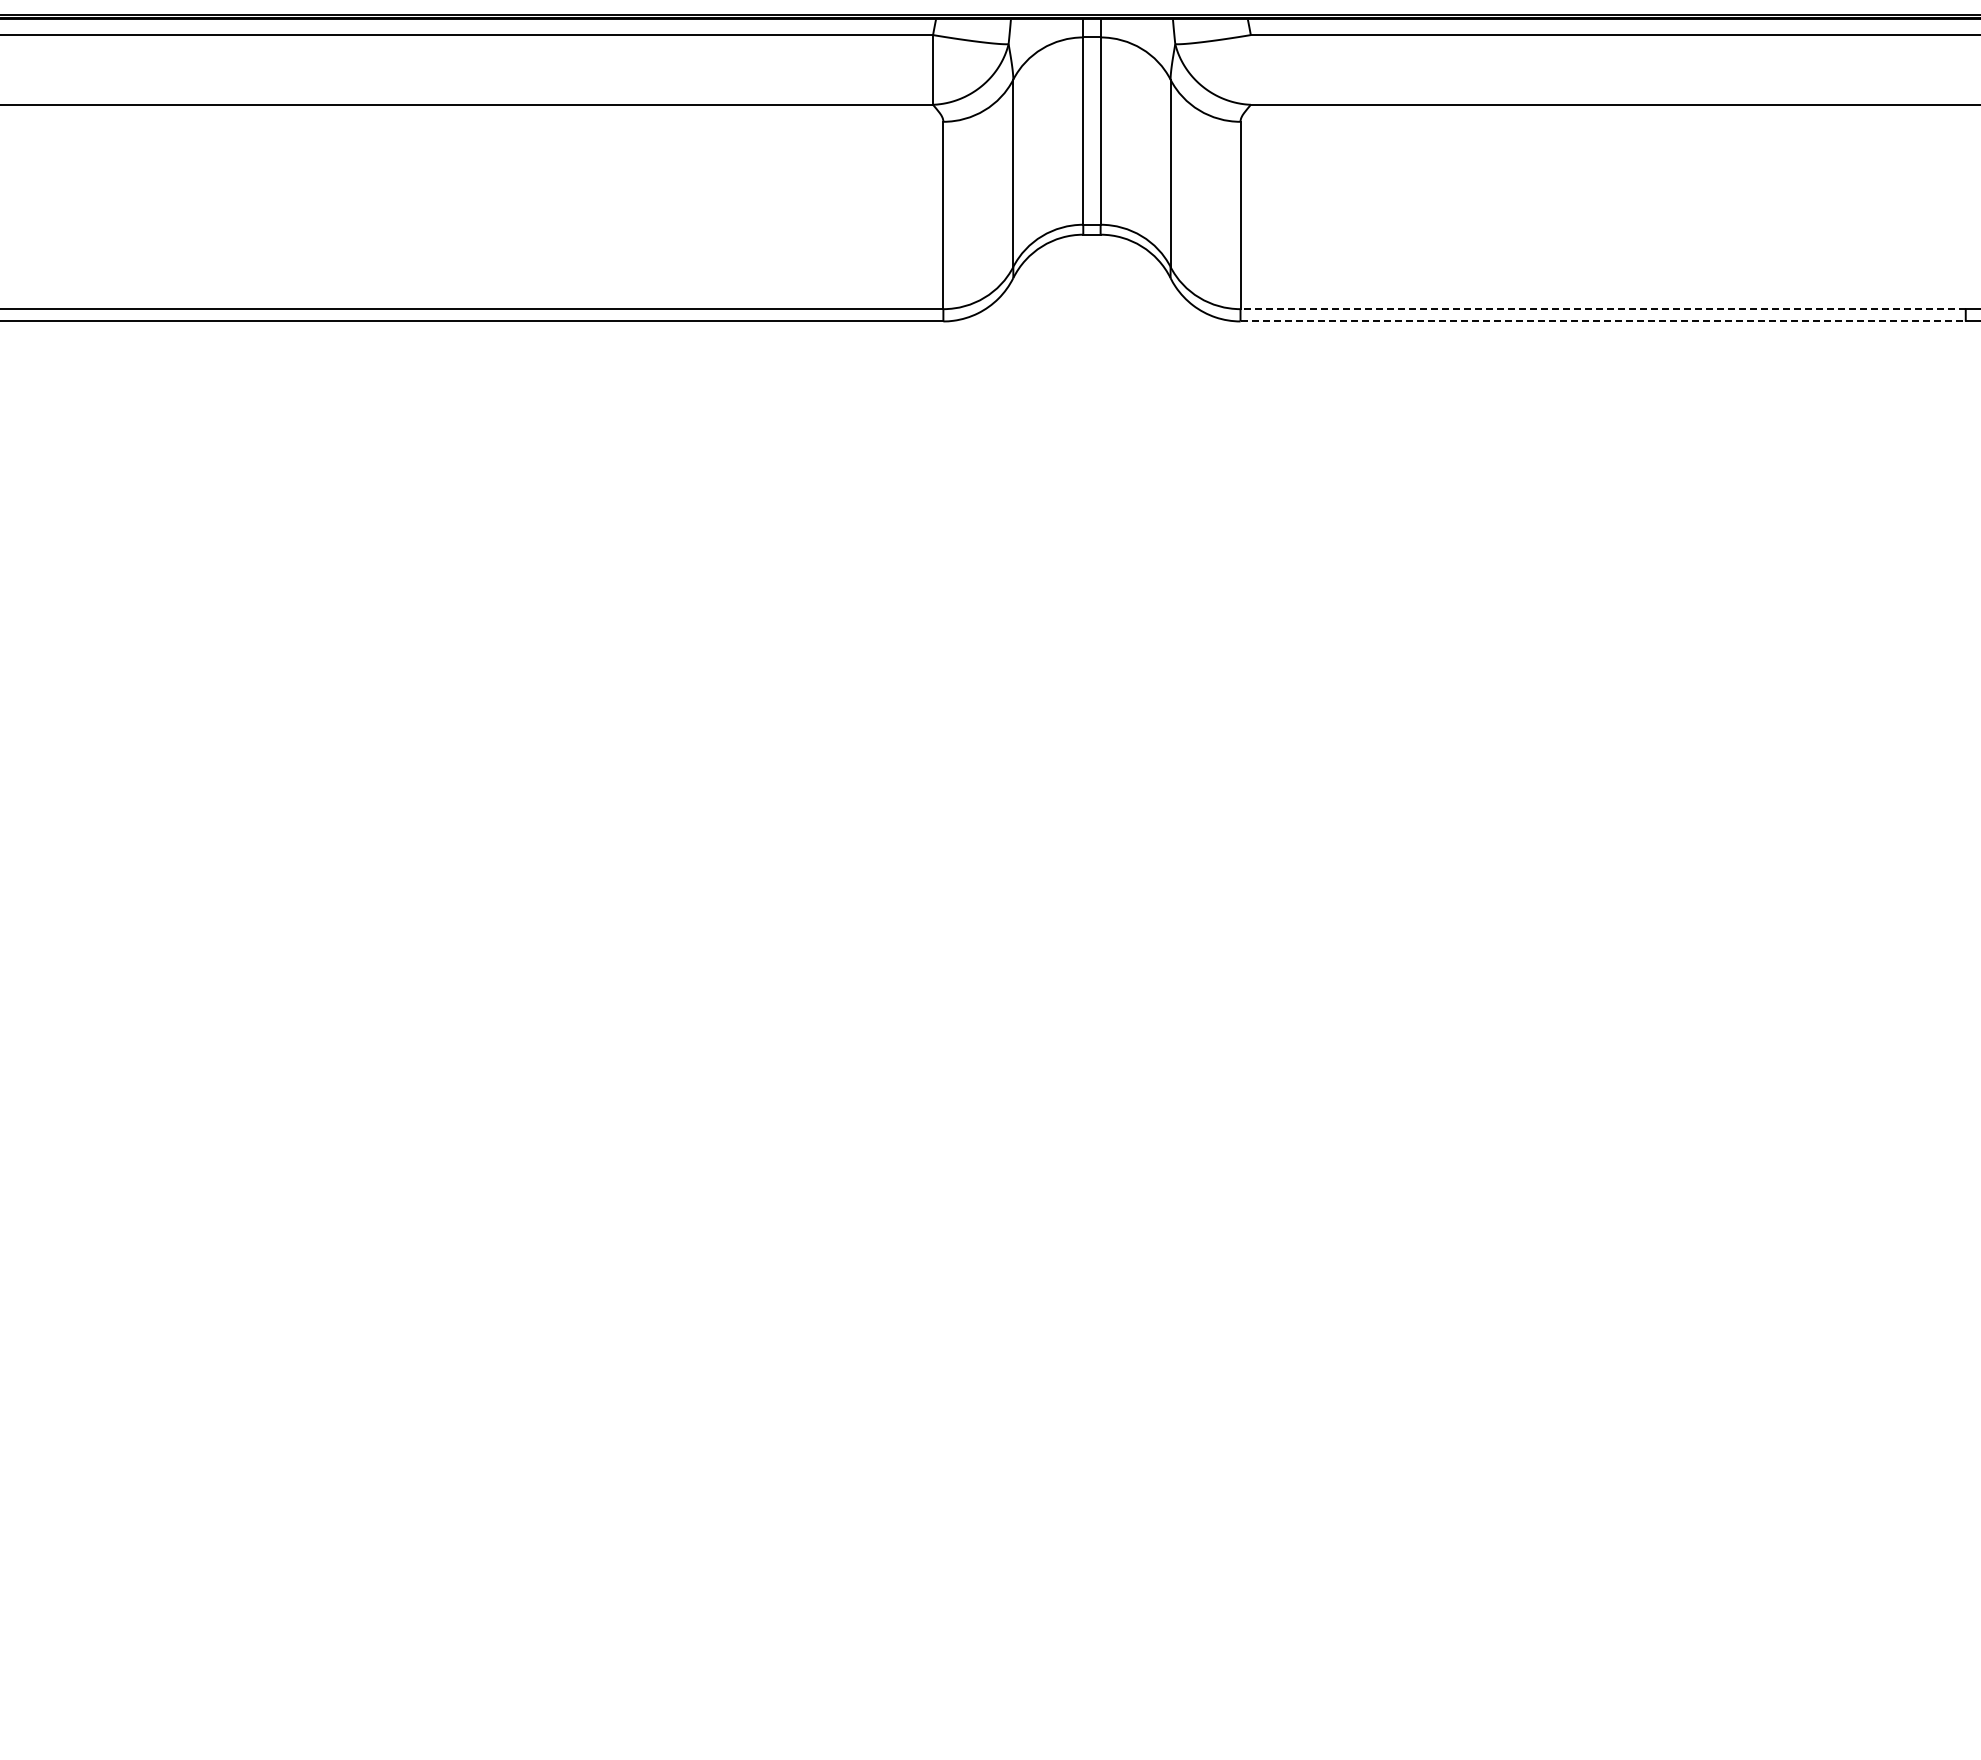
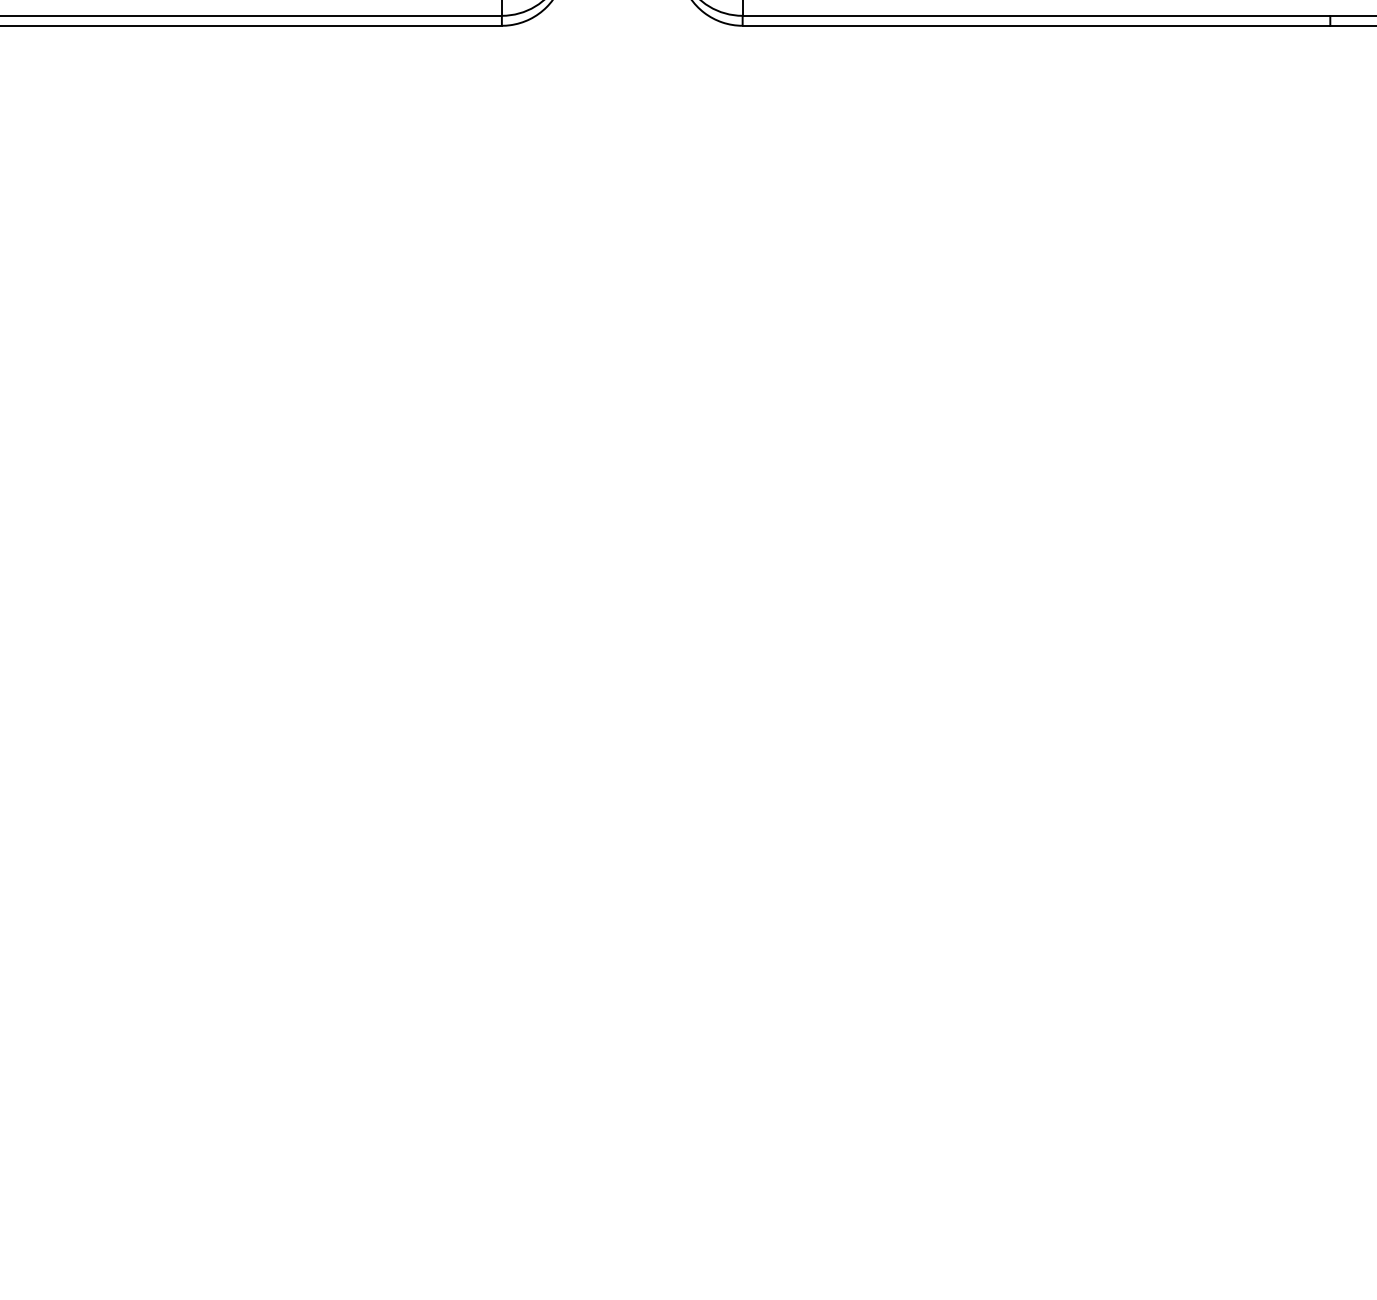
line: (1603, 309) -> (1036, 16), dashed -> solid
line: (1603, 321) -> (1036, 25), dashed -> solid

